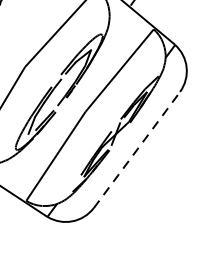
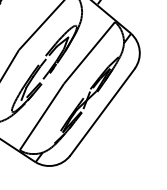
line: (136, 149) -> (102, 111), dashed -> solid

